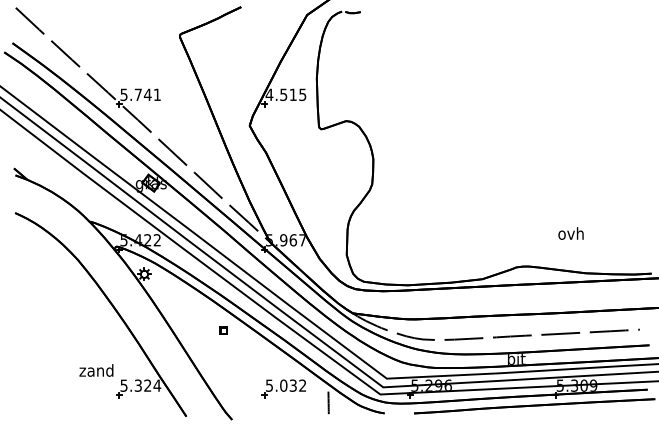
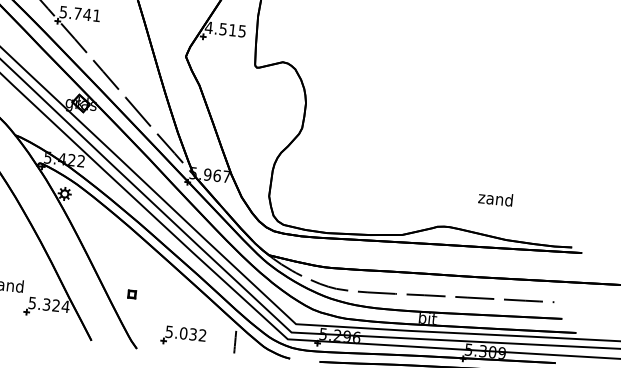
text: (570, 233) -> (495, 198), ovh -> zand
part: (223, 330) -> (131, 294), moved
part: (283, 388) -> (183, 336), moved

